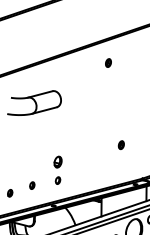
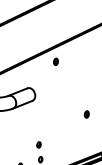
part: (108, 62) -> (55, 61), moved
part: (120, 144) -> (86, 114), moved
part: (58, 162) -> (39, 145), size x0.62

